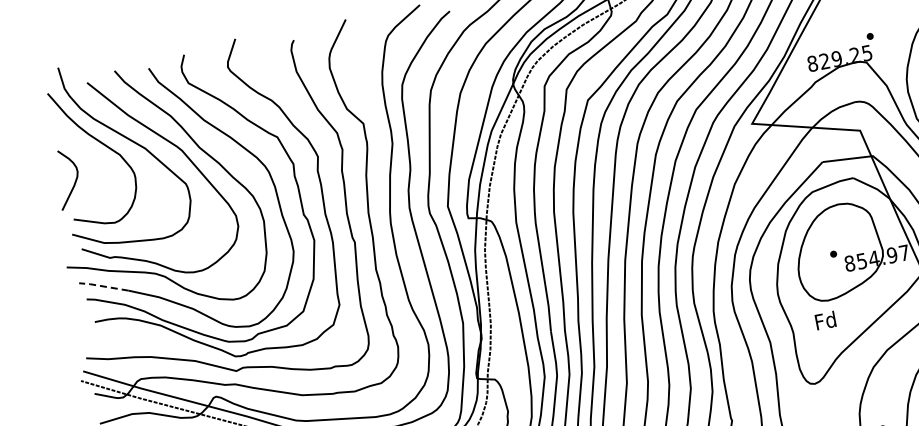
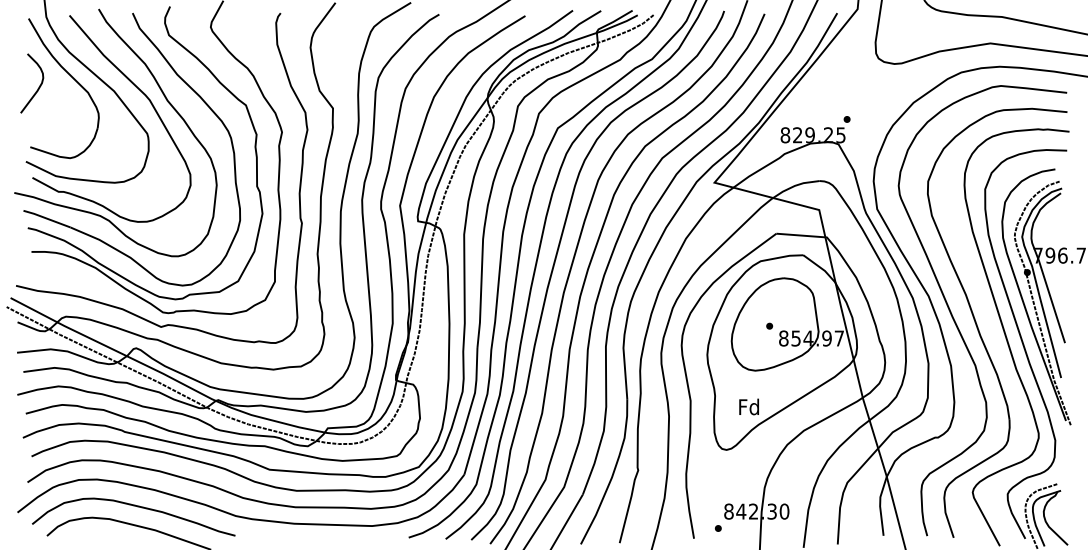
curve: (73, 183) -> (37, 88), moved
line: (103, 286) -> (46, 218), dashed -> solid
text: (824, 320) -> (748, 406), moved

